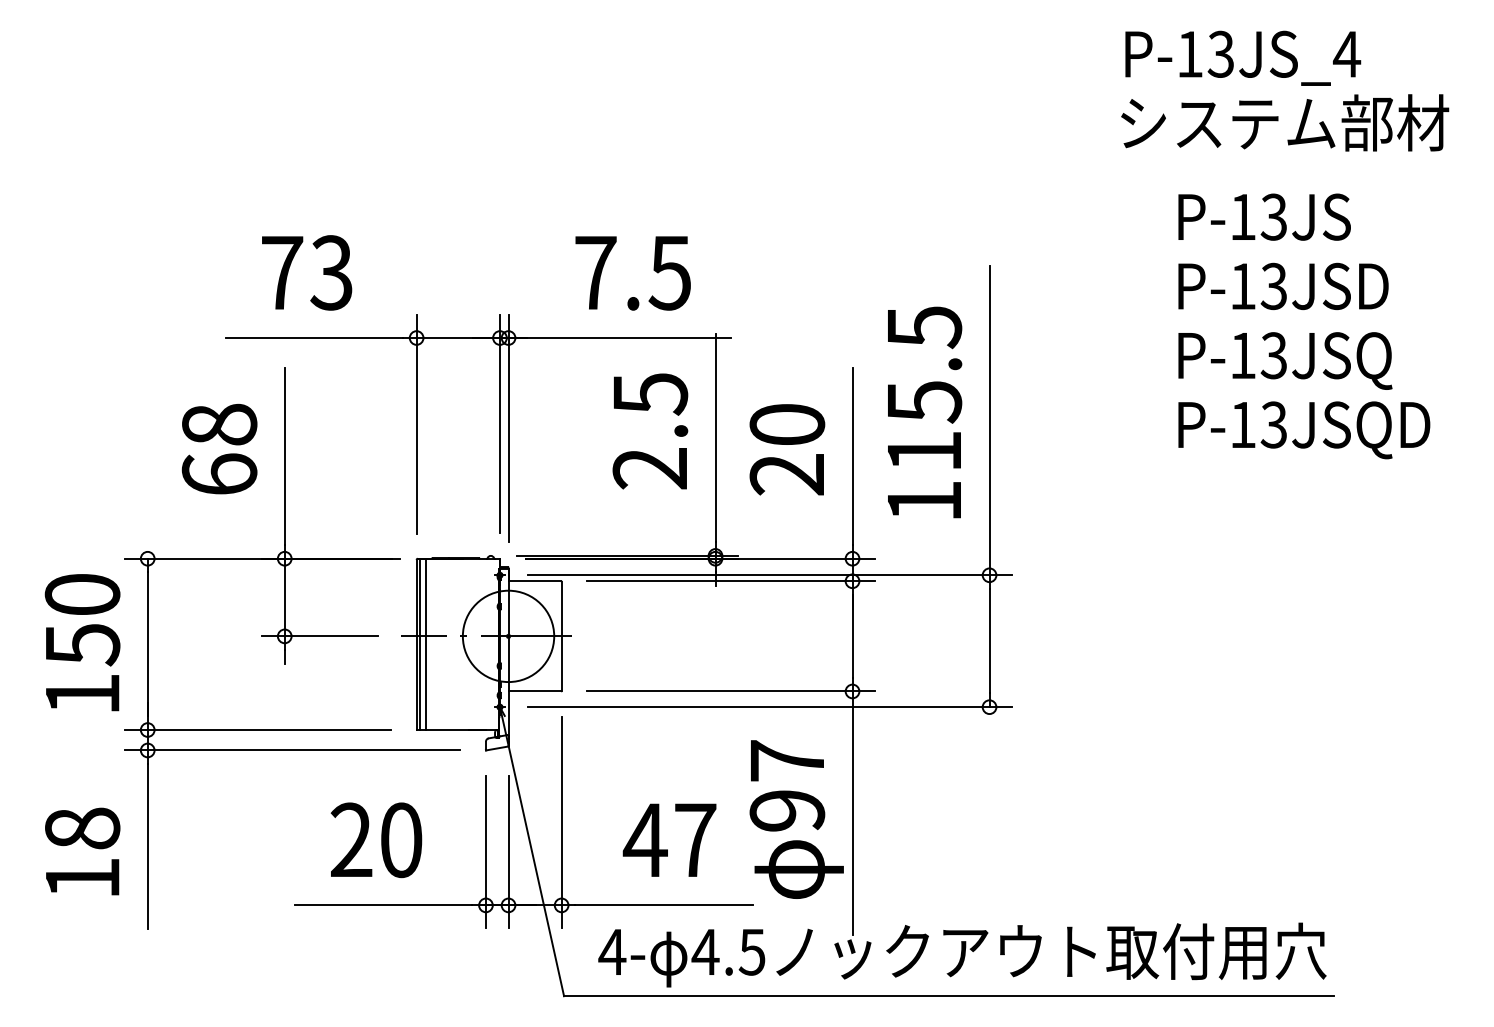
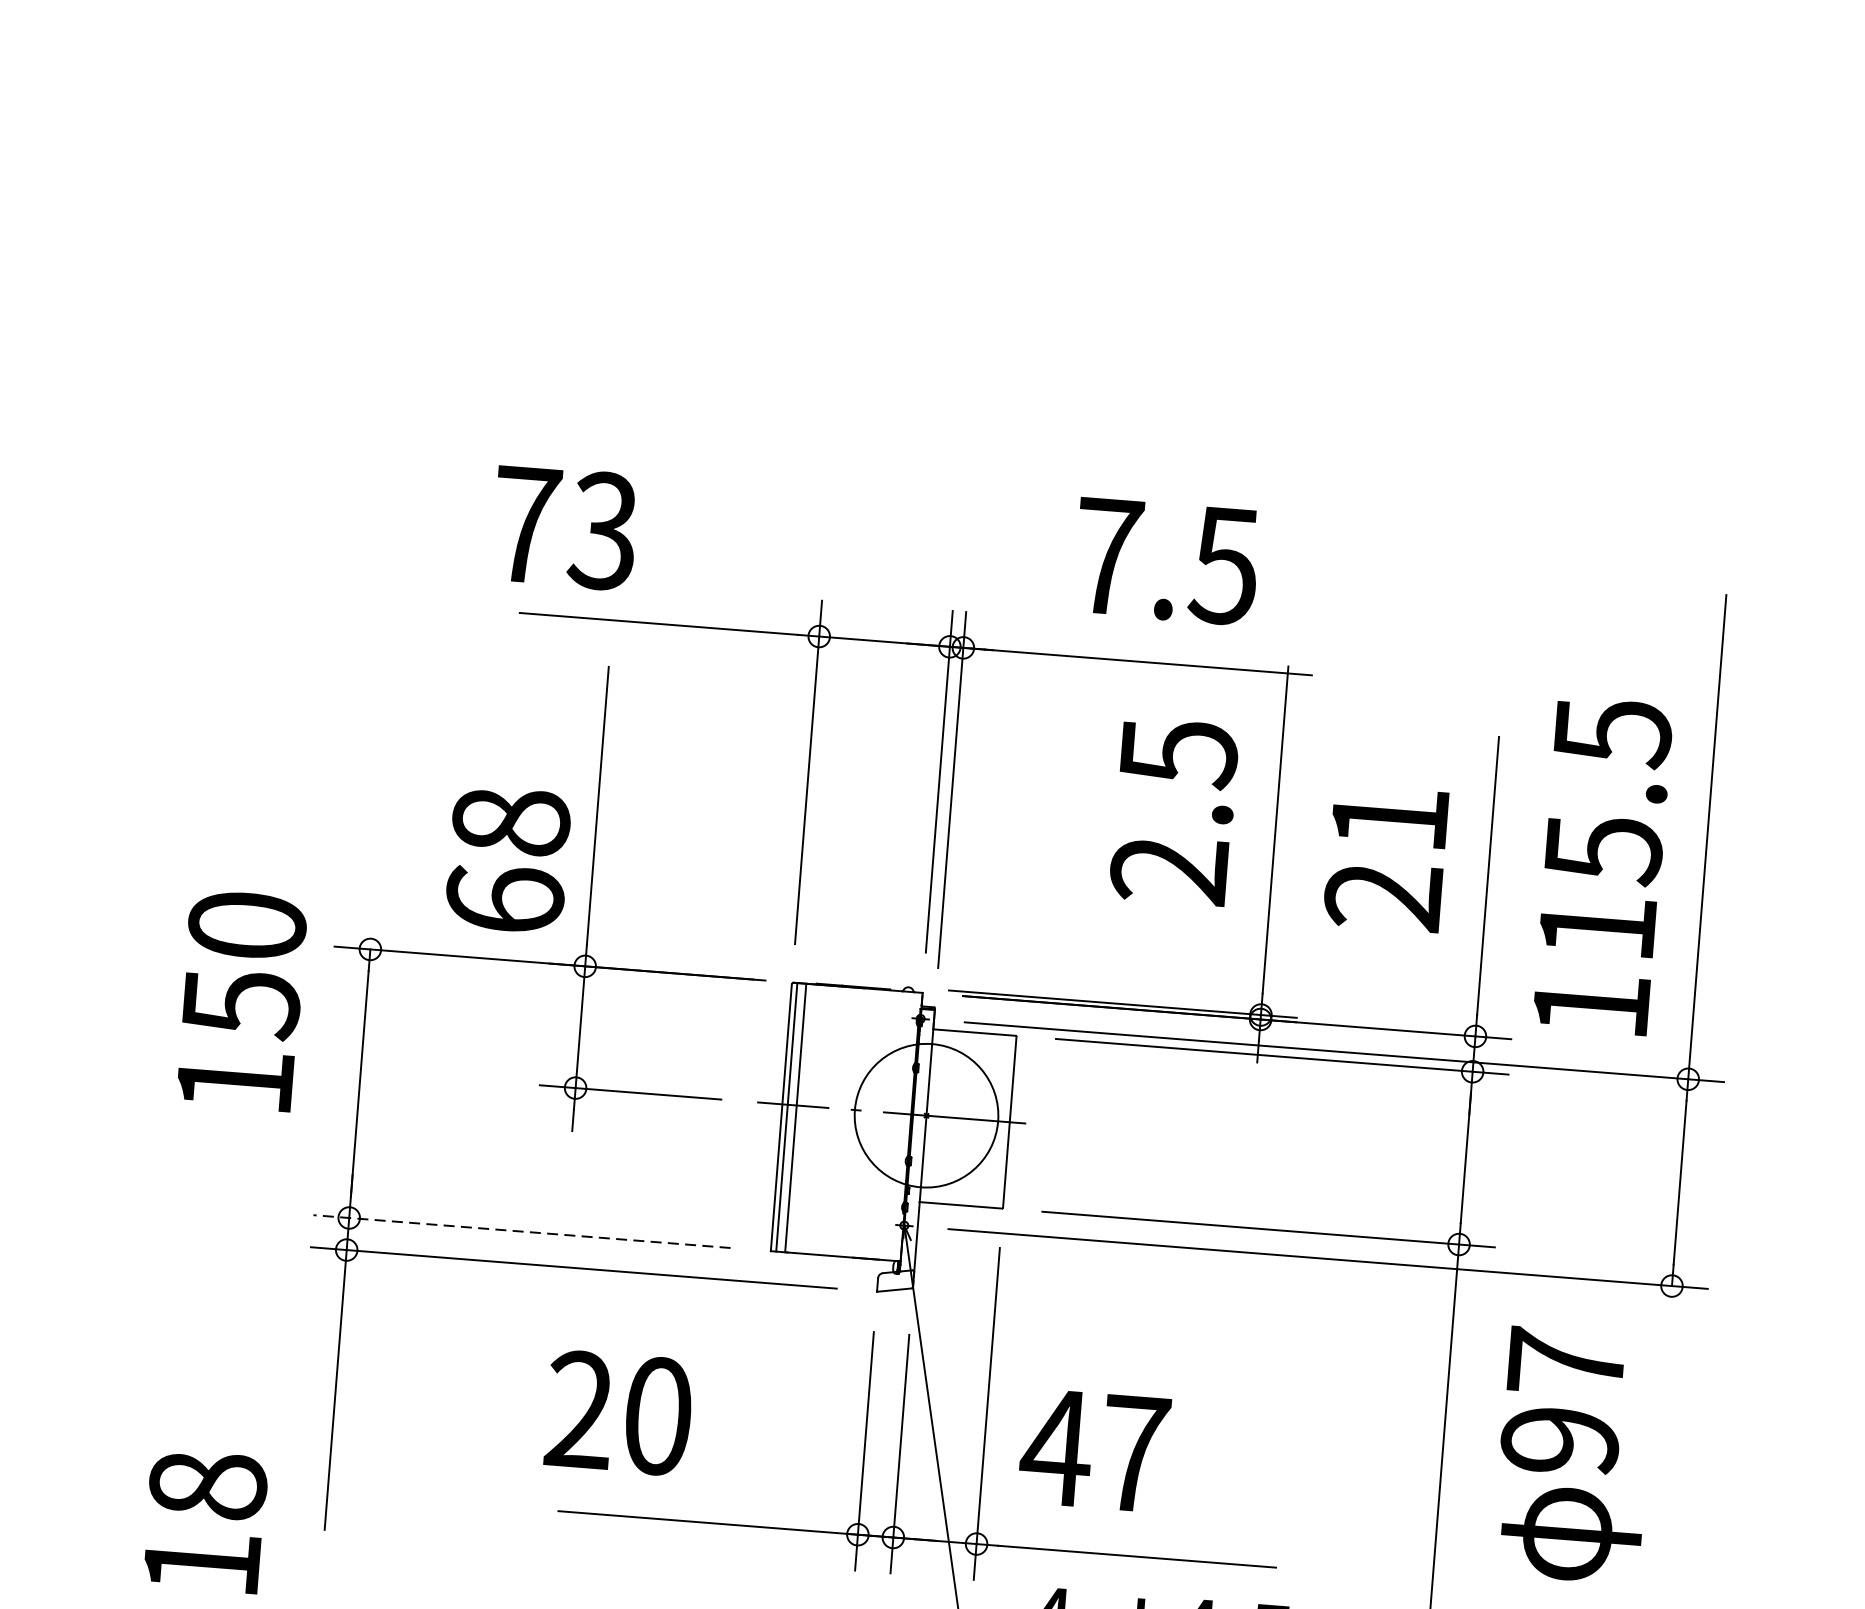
text: (307, 272) -> (565, 527), moved
text: (925, 412) -> (1603, 866), moved
text: (787, 424) -> (1390, 817), 20 -> 21
text: (219, 449) -> (507, 860), moved
text: (82, 642) -> (241, 1000), moved
line: (257, 730) -> (521, 1232), solid -> dashed
text: (796, 819) -> (1573, 1455), moved
text: (669, 839) -> (1094, 1449), moved
text: (376, 840) -> (619, 1413), moved
text: (82, 851) -> (205, 1521), moved

